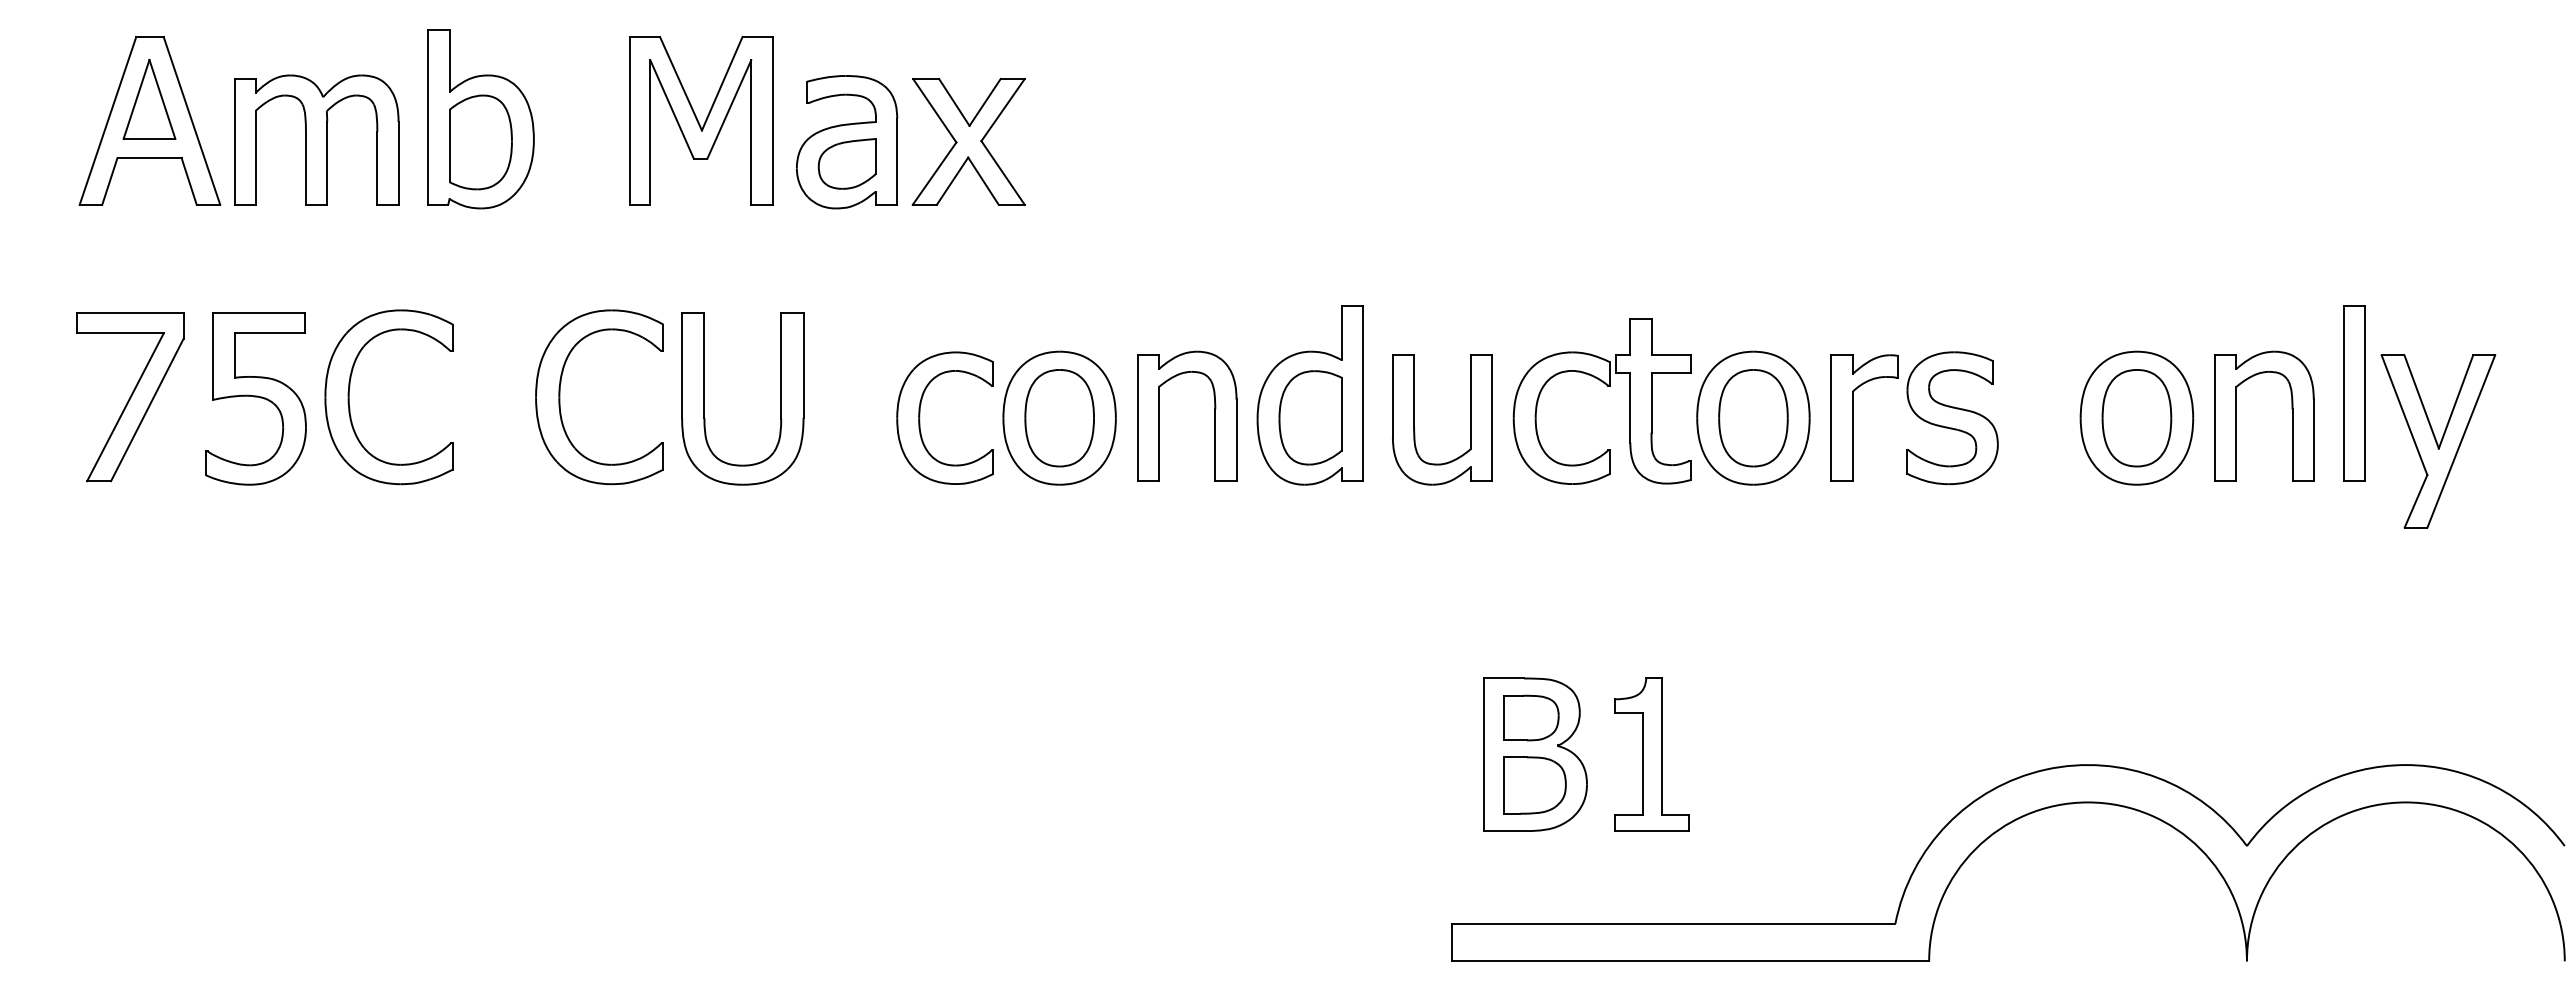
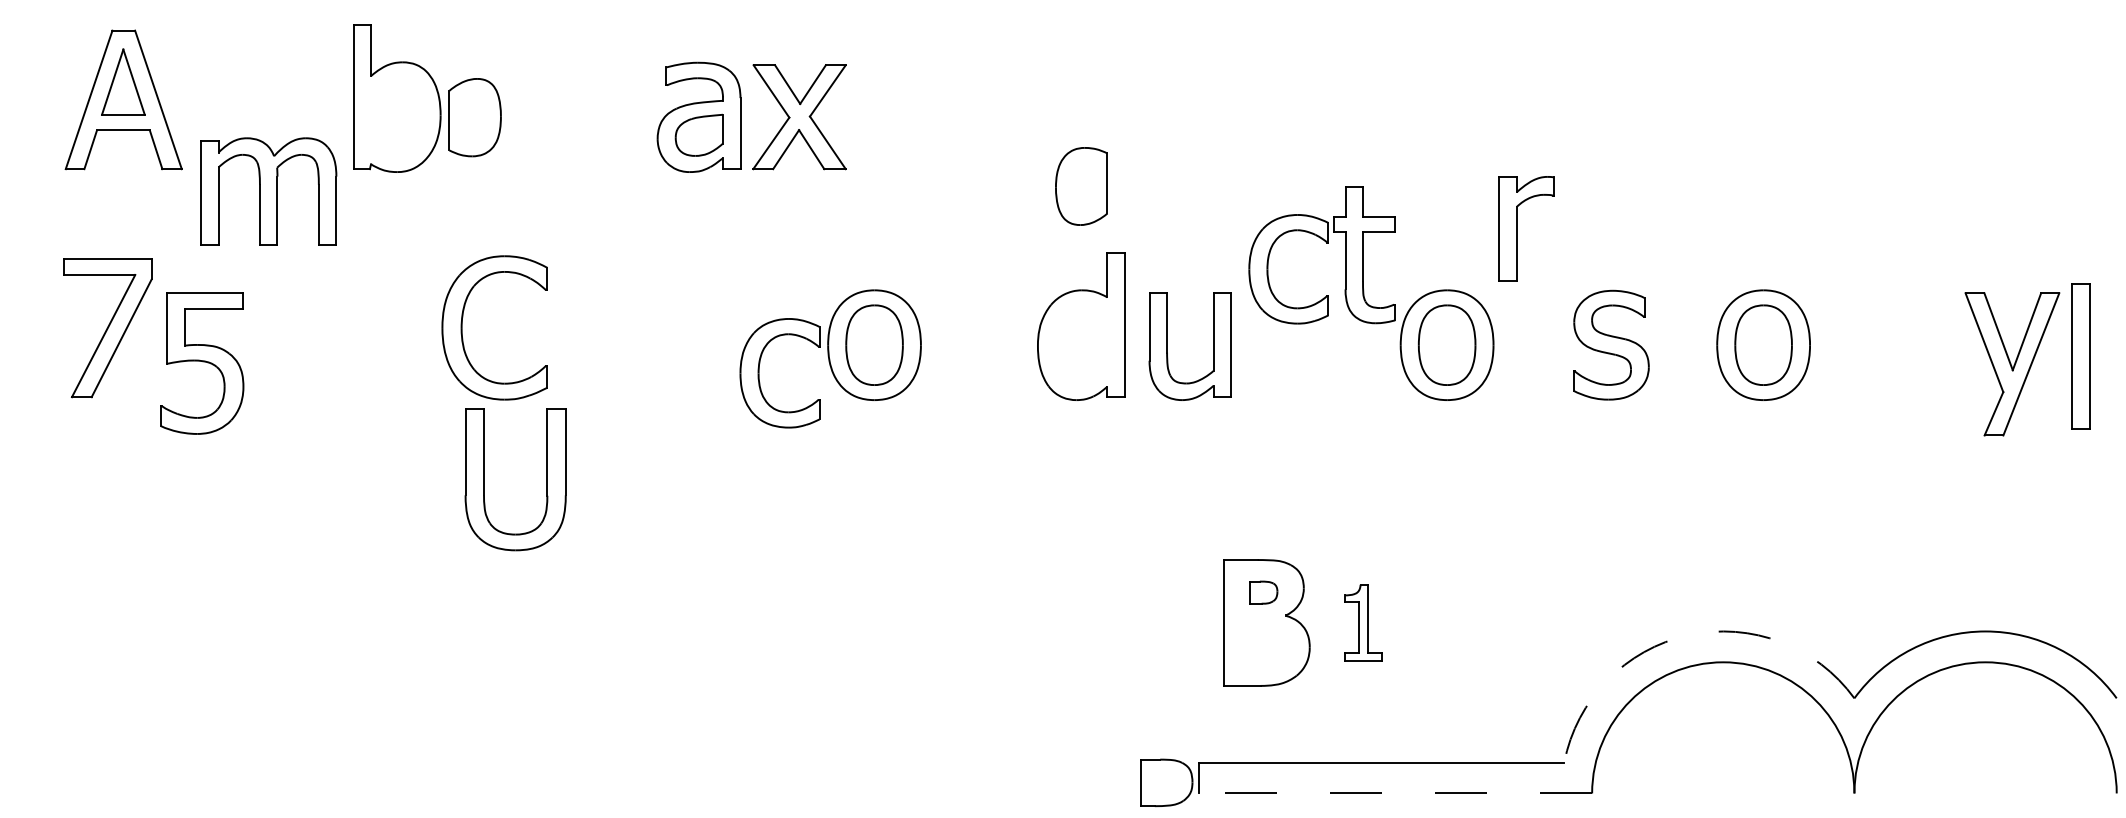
part: (701, 120) -> (578, 99), removed
part: (316, 139) -> (268, 191), moved
part: (480, 142) -> (474, 117), moved
part: (1607, 386) -> (1326, 243), moved
part: (2354, 393) -> (2081, 356), moved
part: (349, 397) -> (288, 328), removed
part: (255, 398) -> (201, 362), moved
part: (704, 398) -> (484, 479), moved
part: (2291, 409) -> (1891, 338), removed
part: (1214, 415) -> (1002, 342), removed
part: (920, 417) -> (759, 372), moved
part: (1310, 417) -> (1081, 186), moved
part: (1853, 417) -> (1517, 228), moved
part: (1531, 717) -> (1263, 592), size x0.6
part: (1651, 754) -> (1362, 622), size x0.6
arc: (2045, 769) -> (1688, 635), solid -> dashed
part: (1534, 785) -> (1166, 782), moved
line: (1690, 961) -> (1395, 793), solid -> dashed

